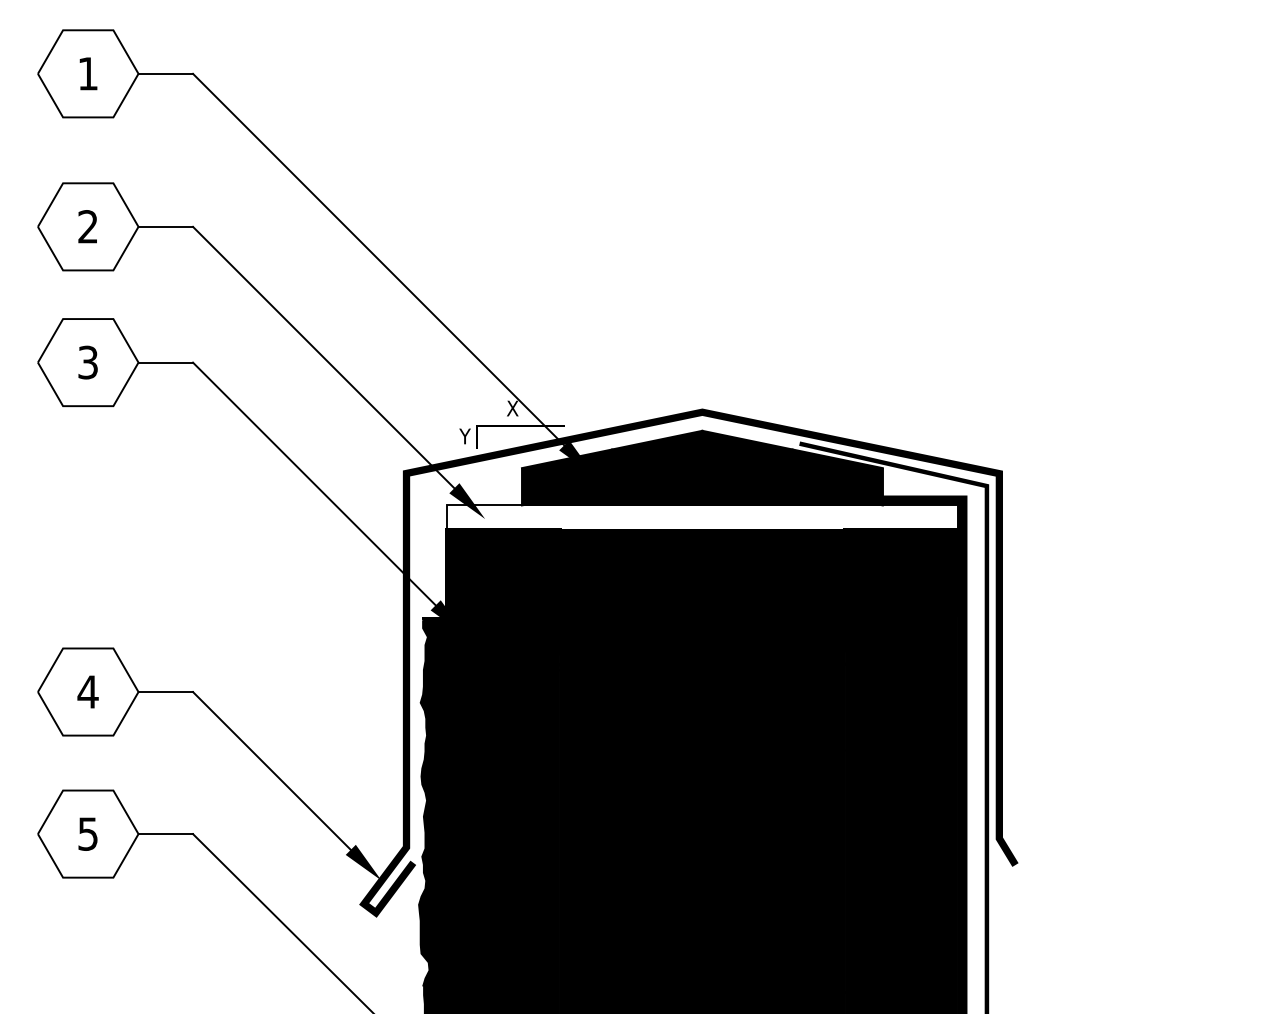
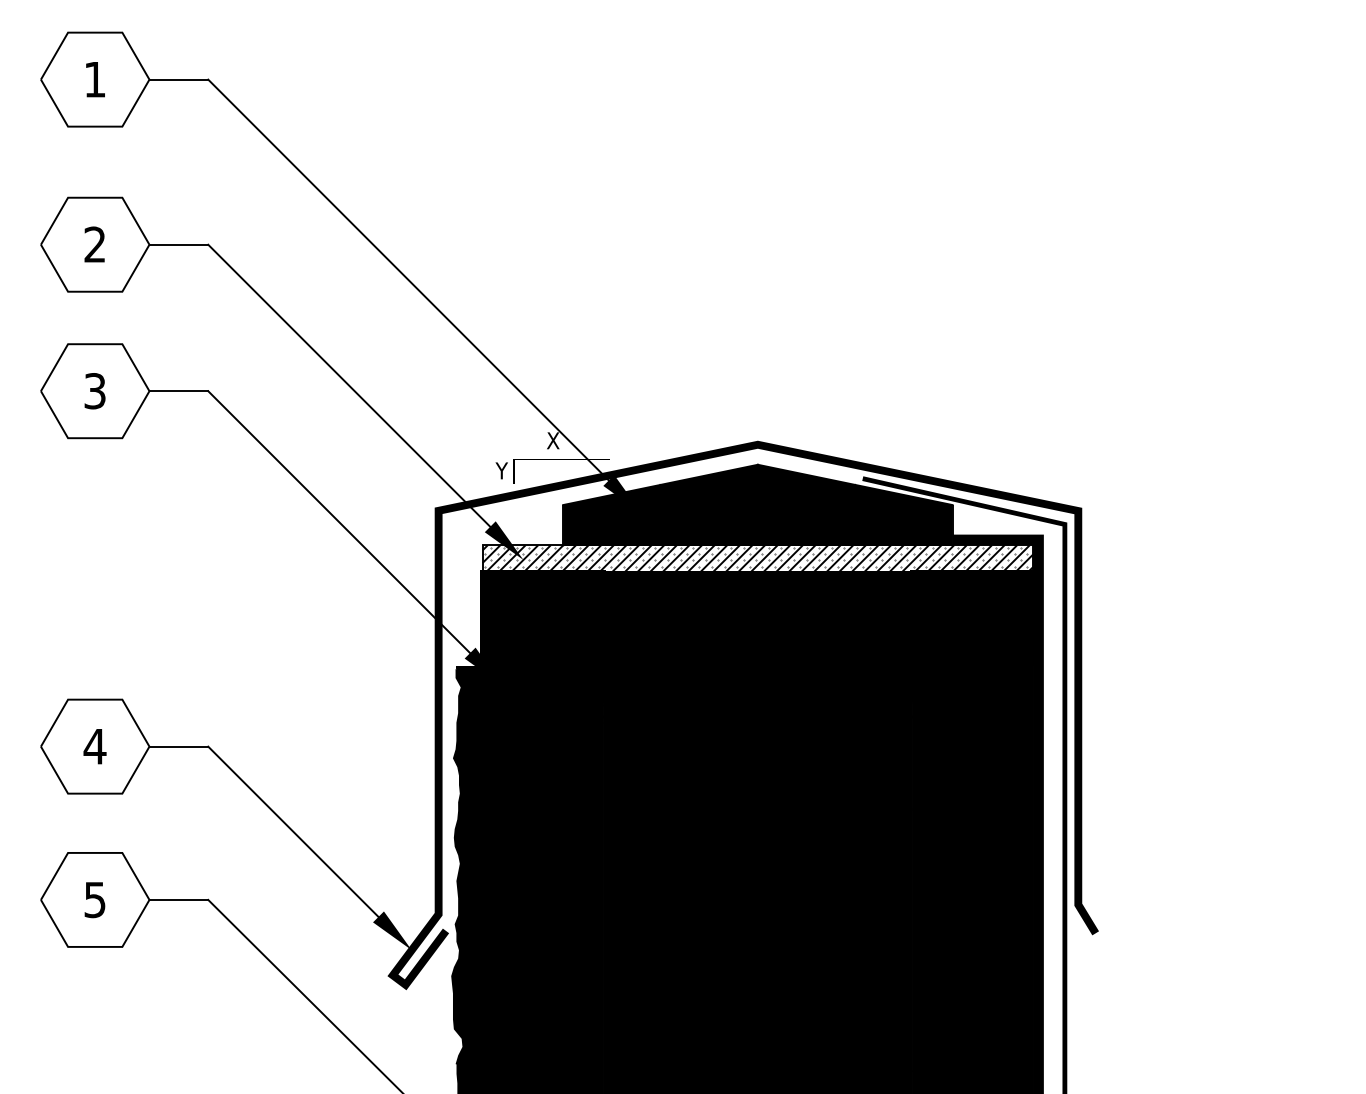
hatch: (702, 517) -> (757, 558), added

